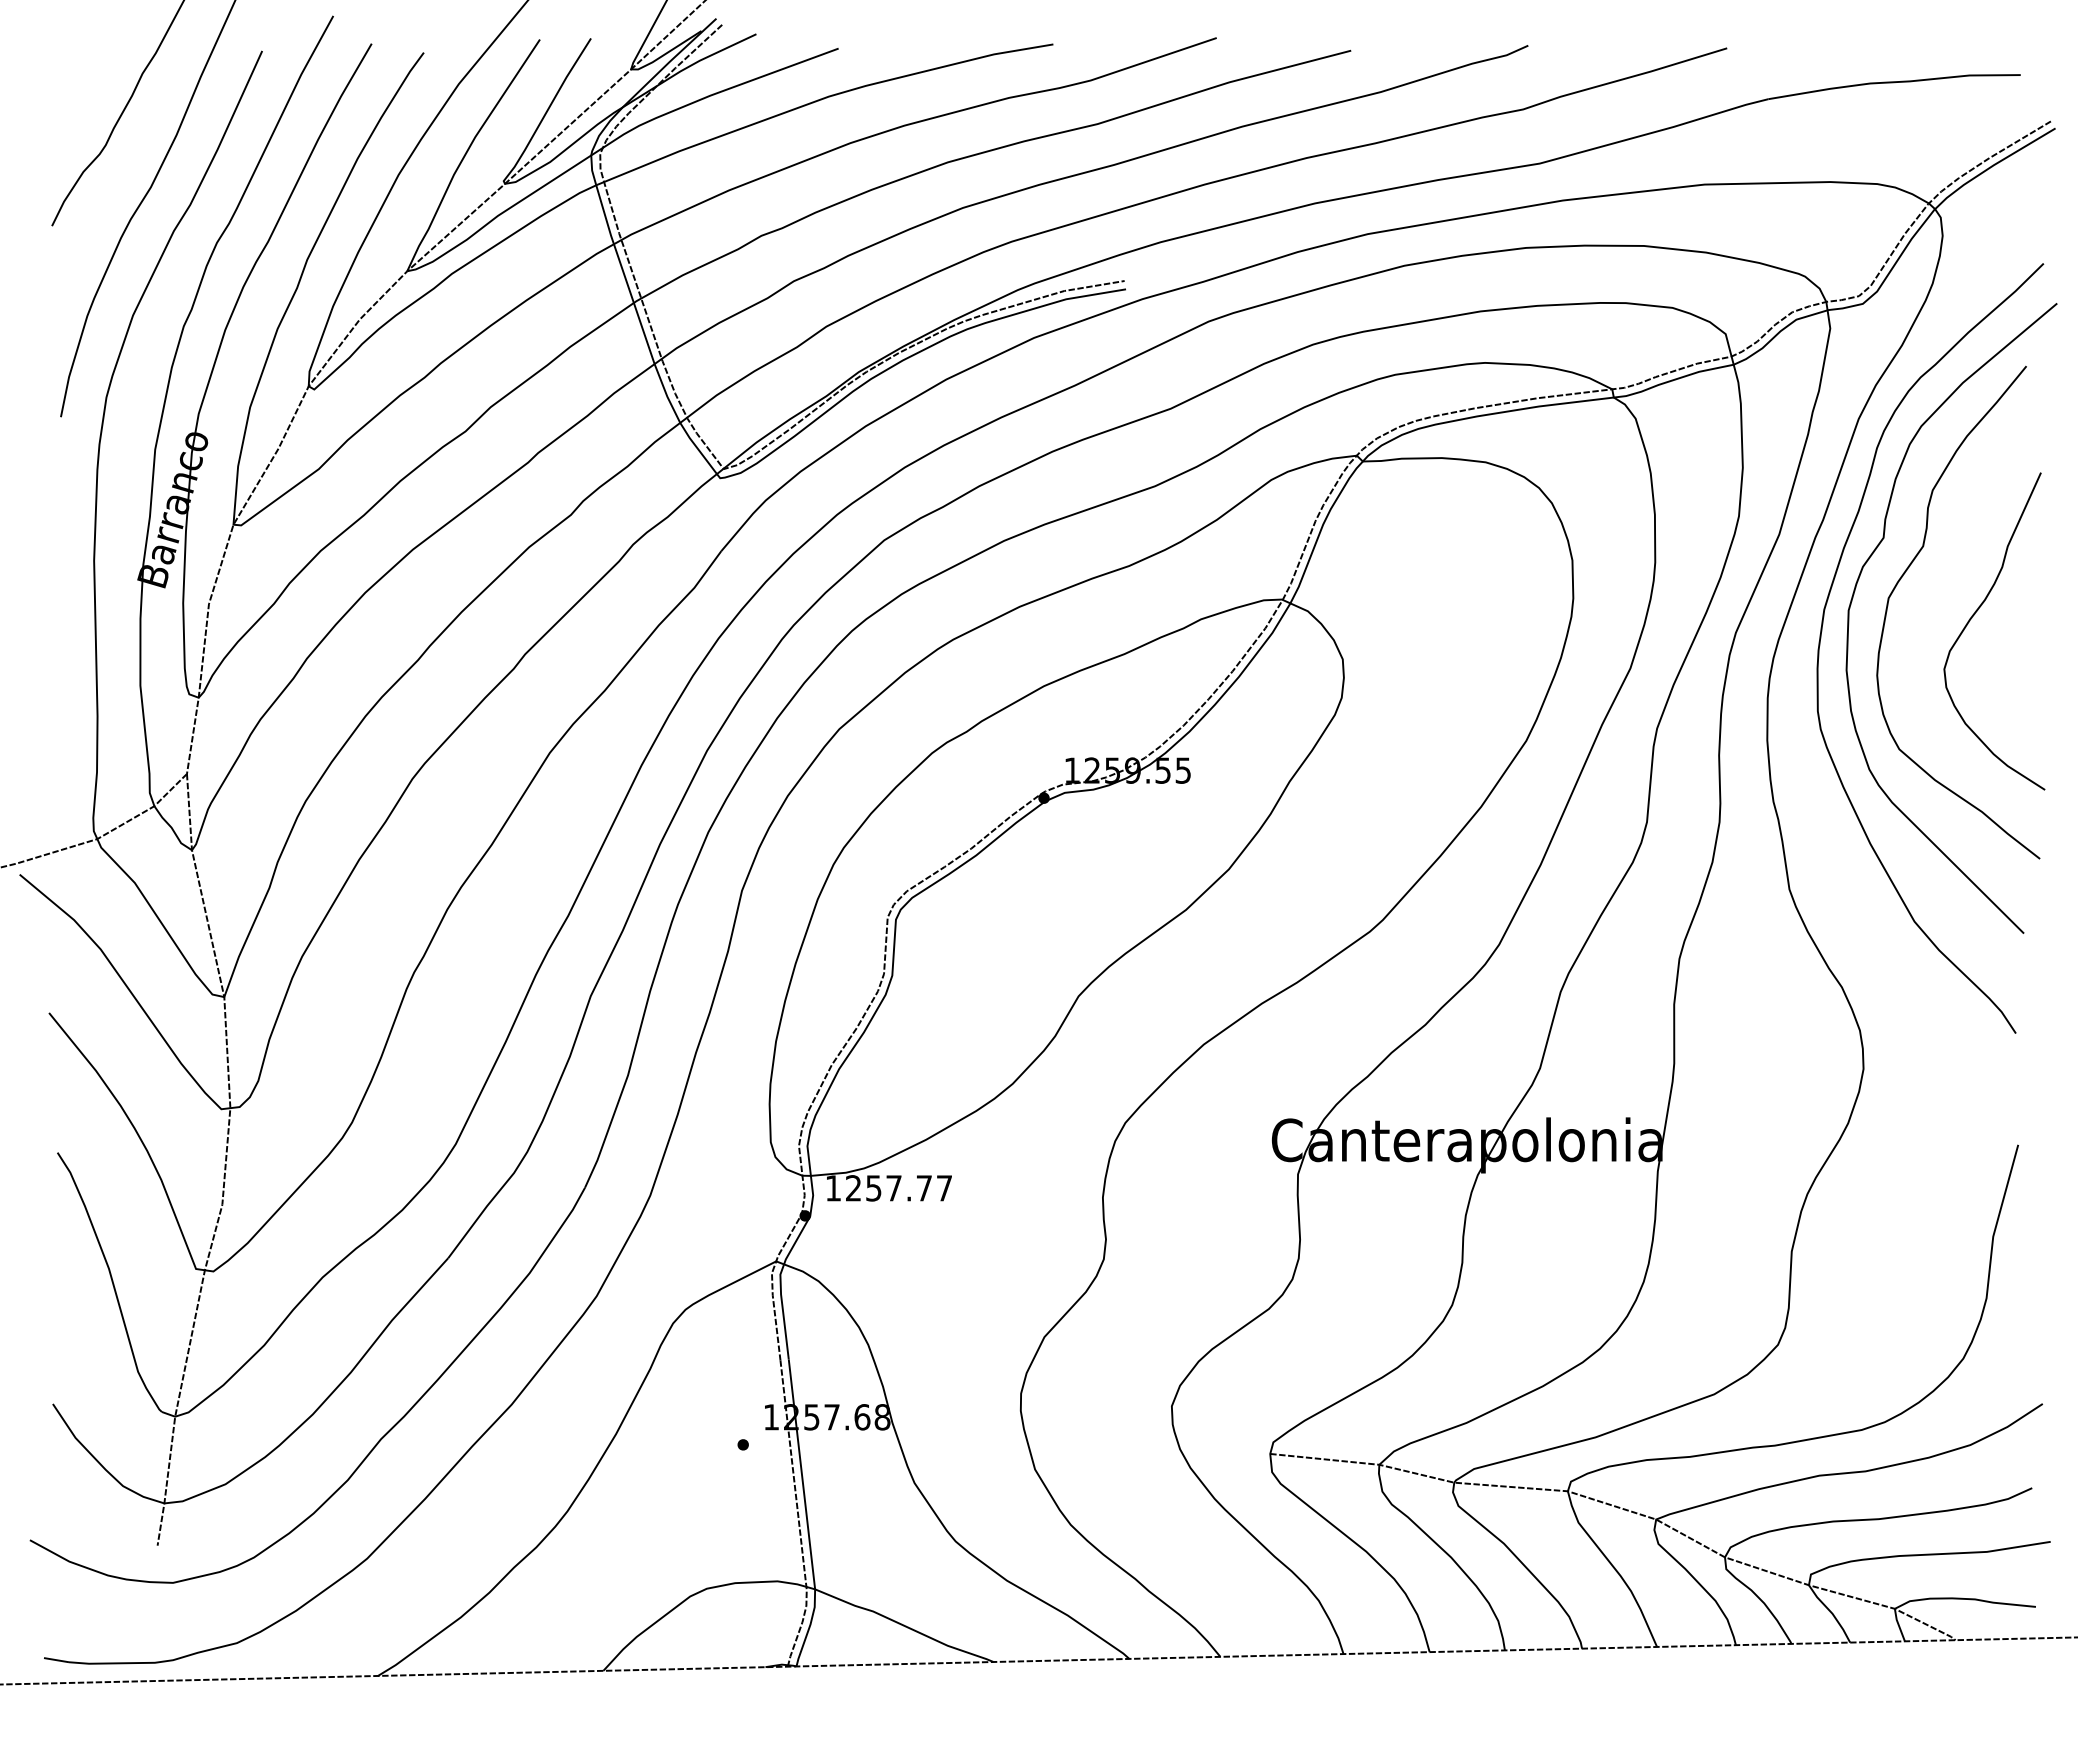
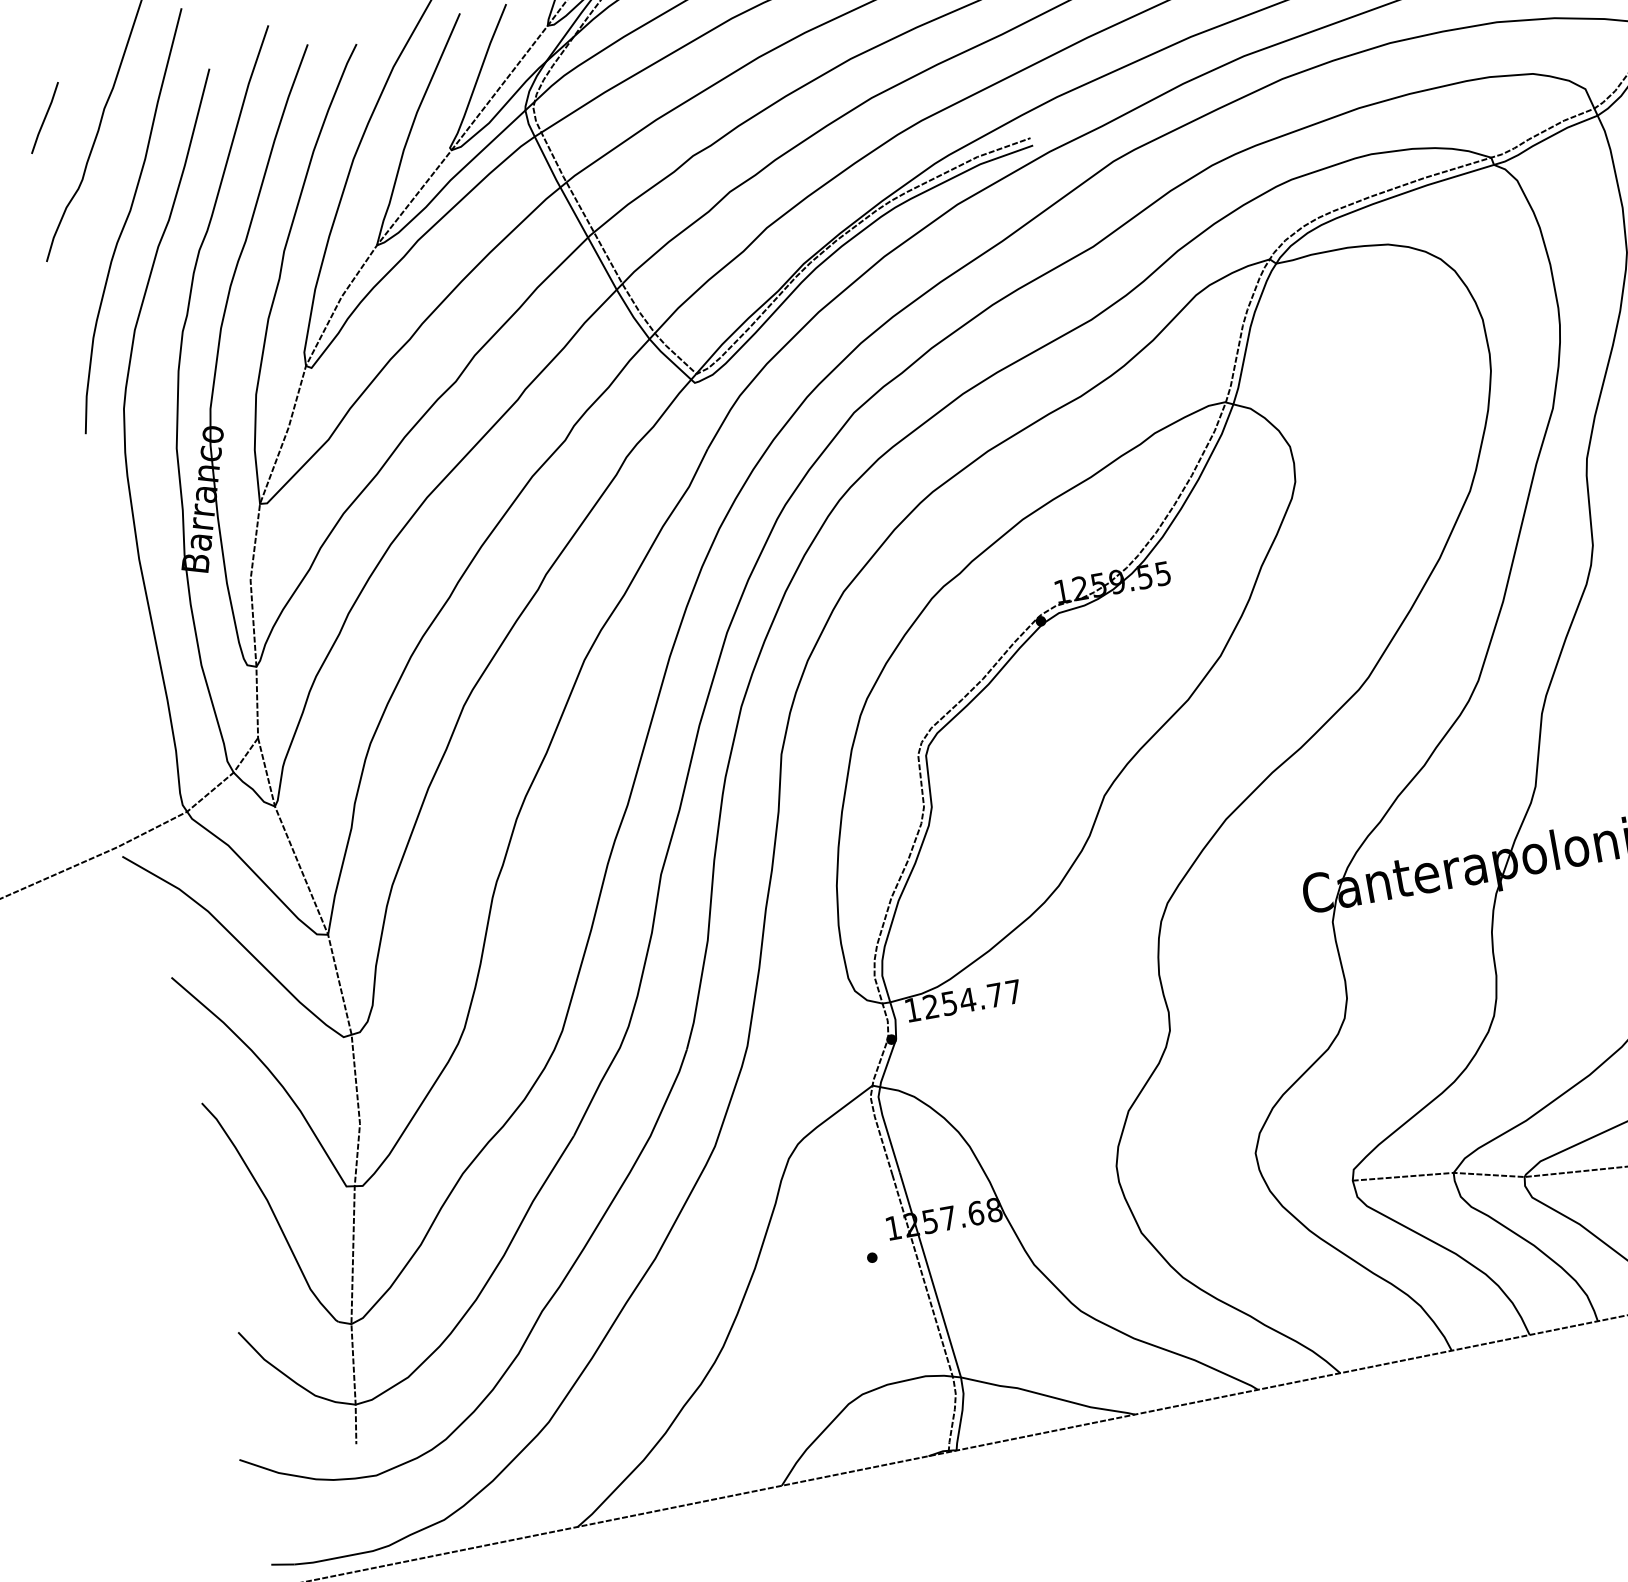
line: (77, 72) -> (45, 118), added
text: (893, 1188) -> (967, 1000), 1257.77 -> 1254.77

